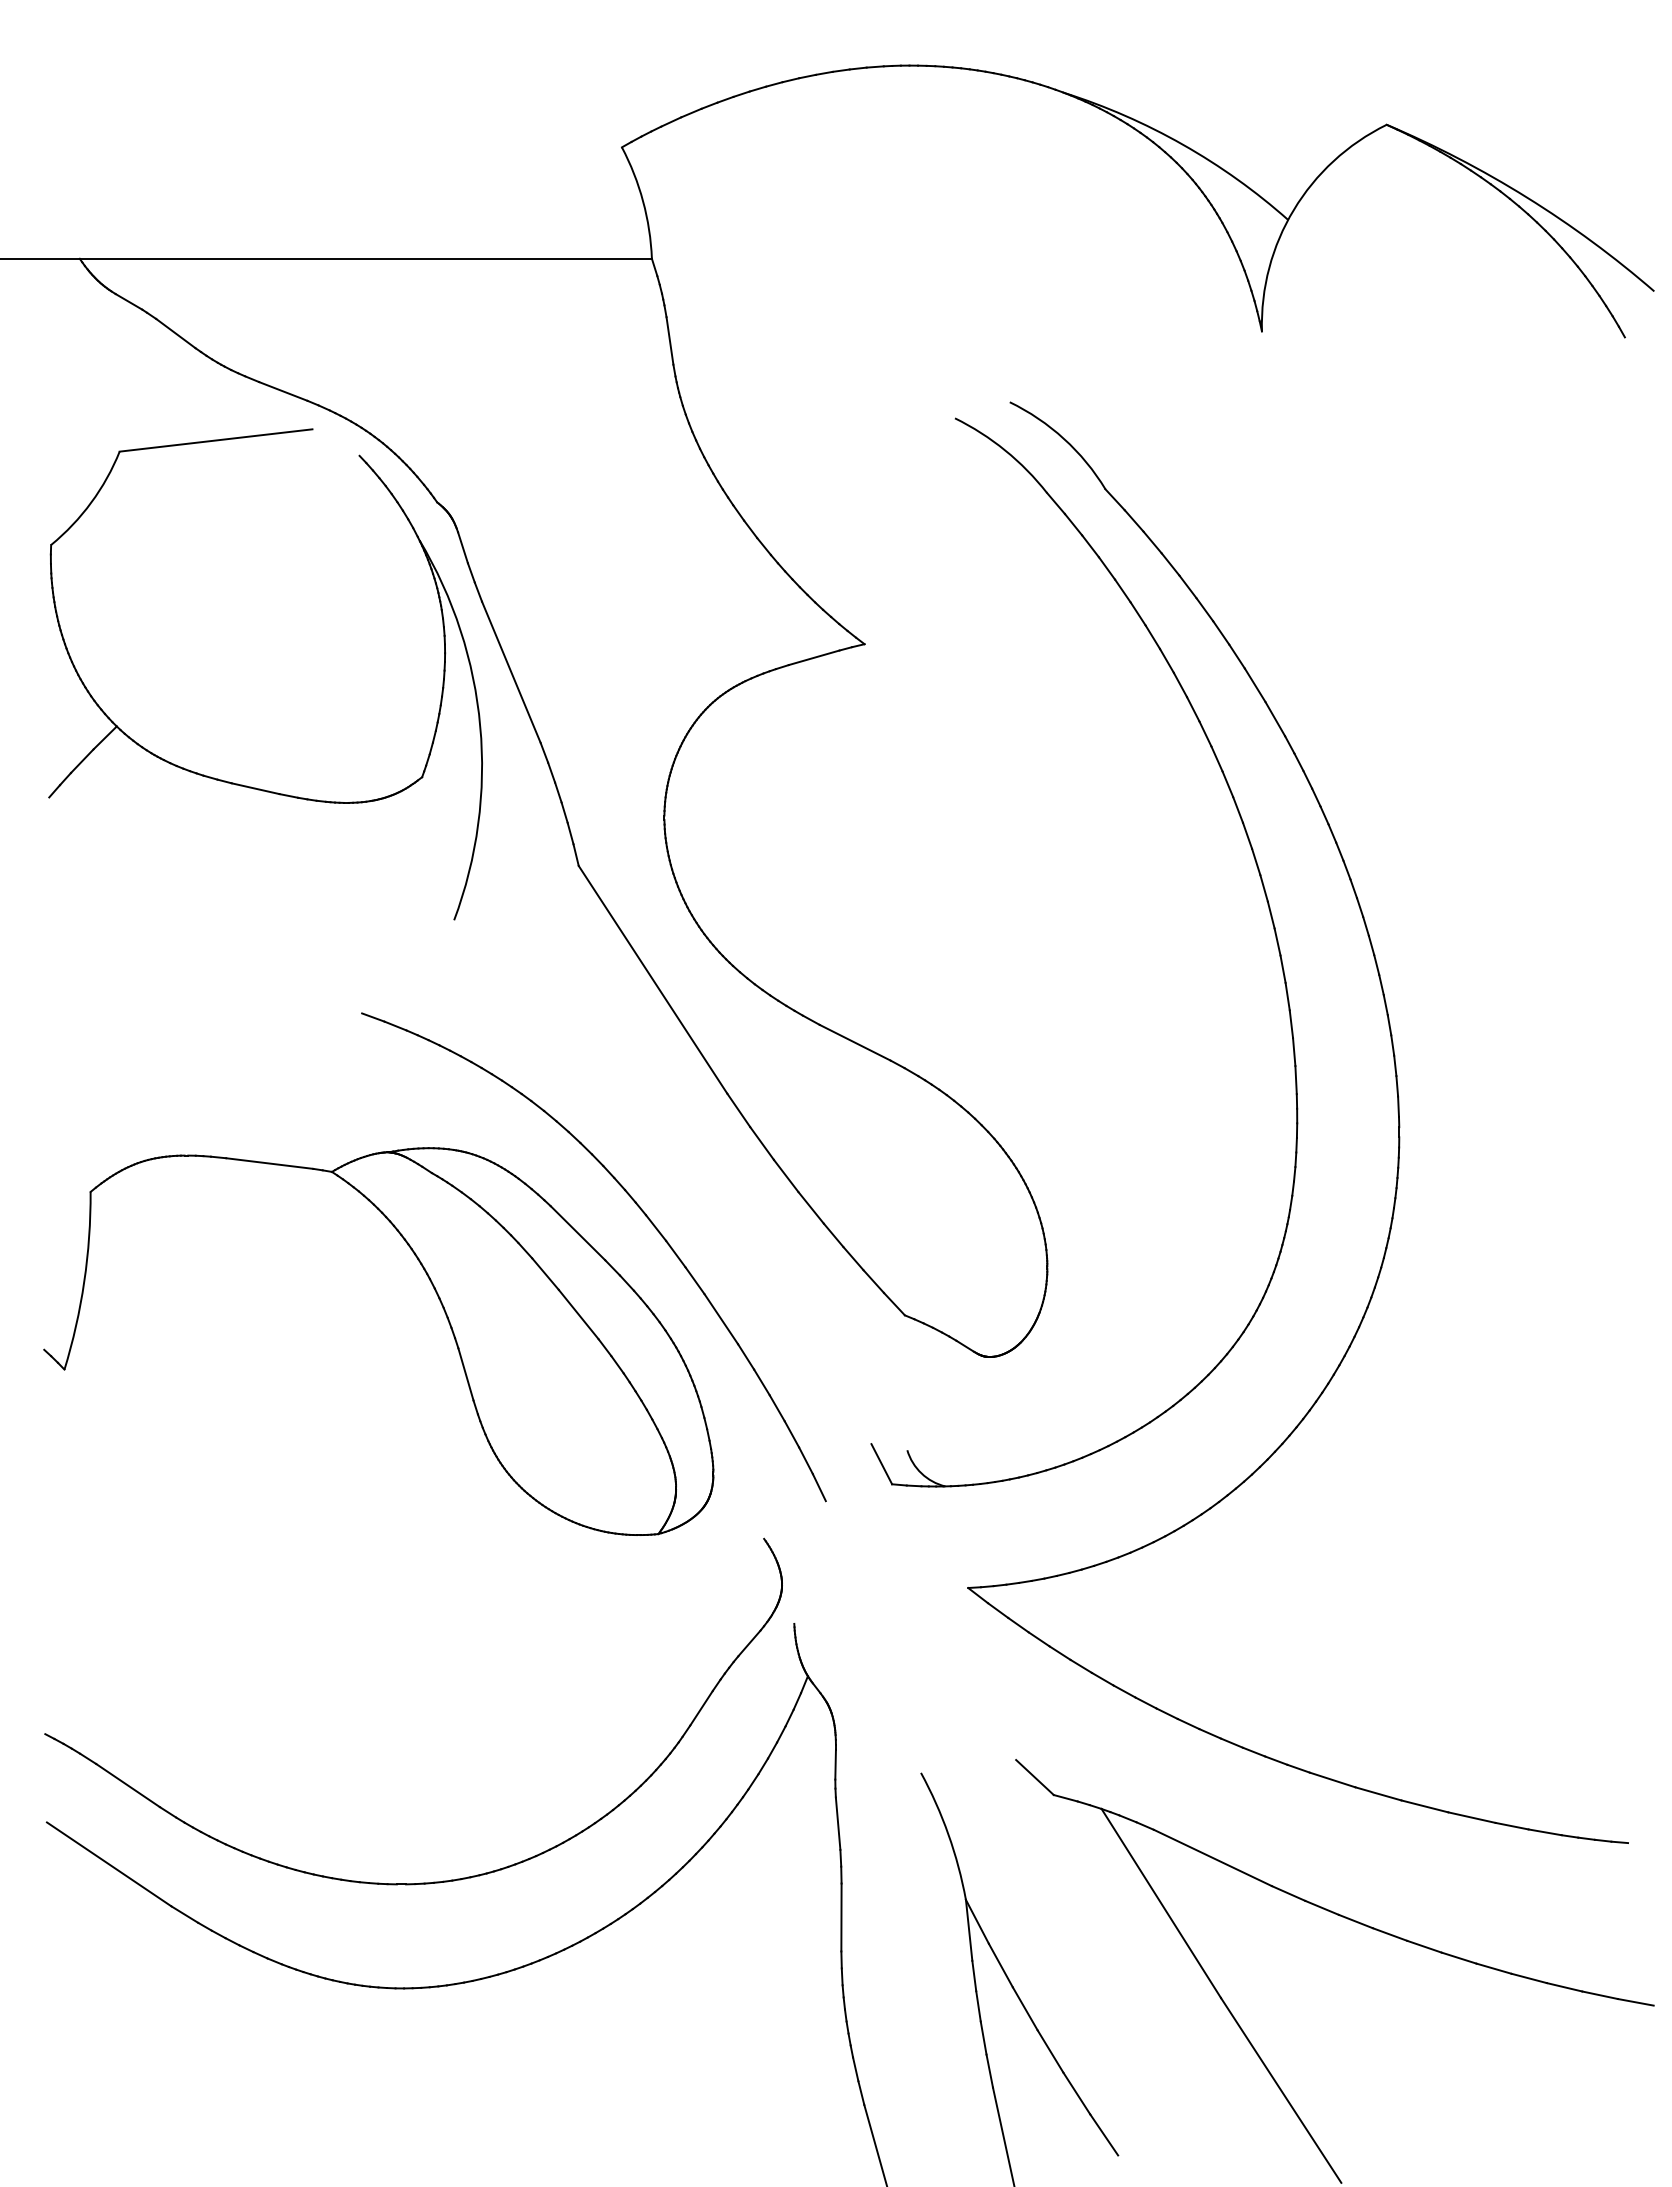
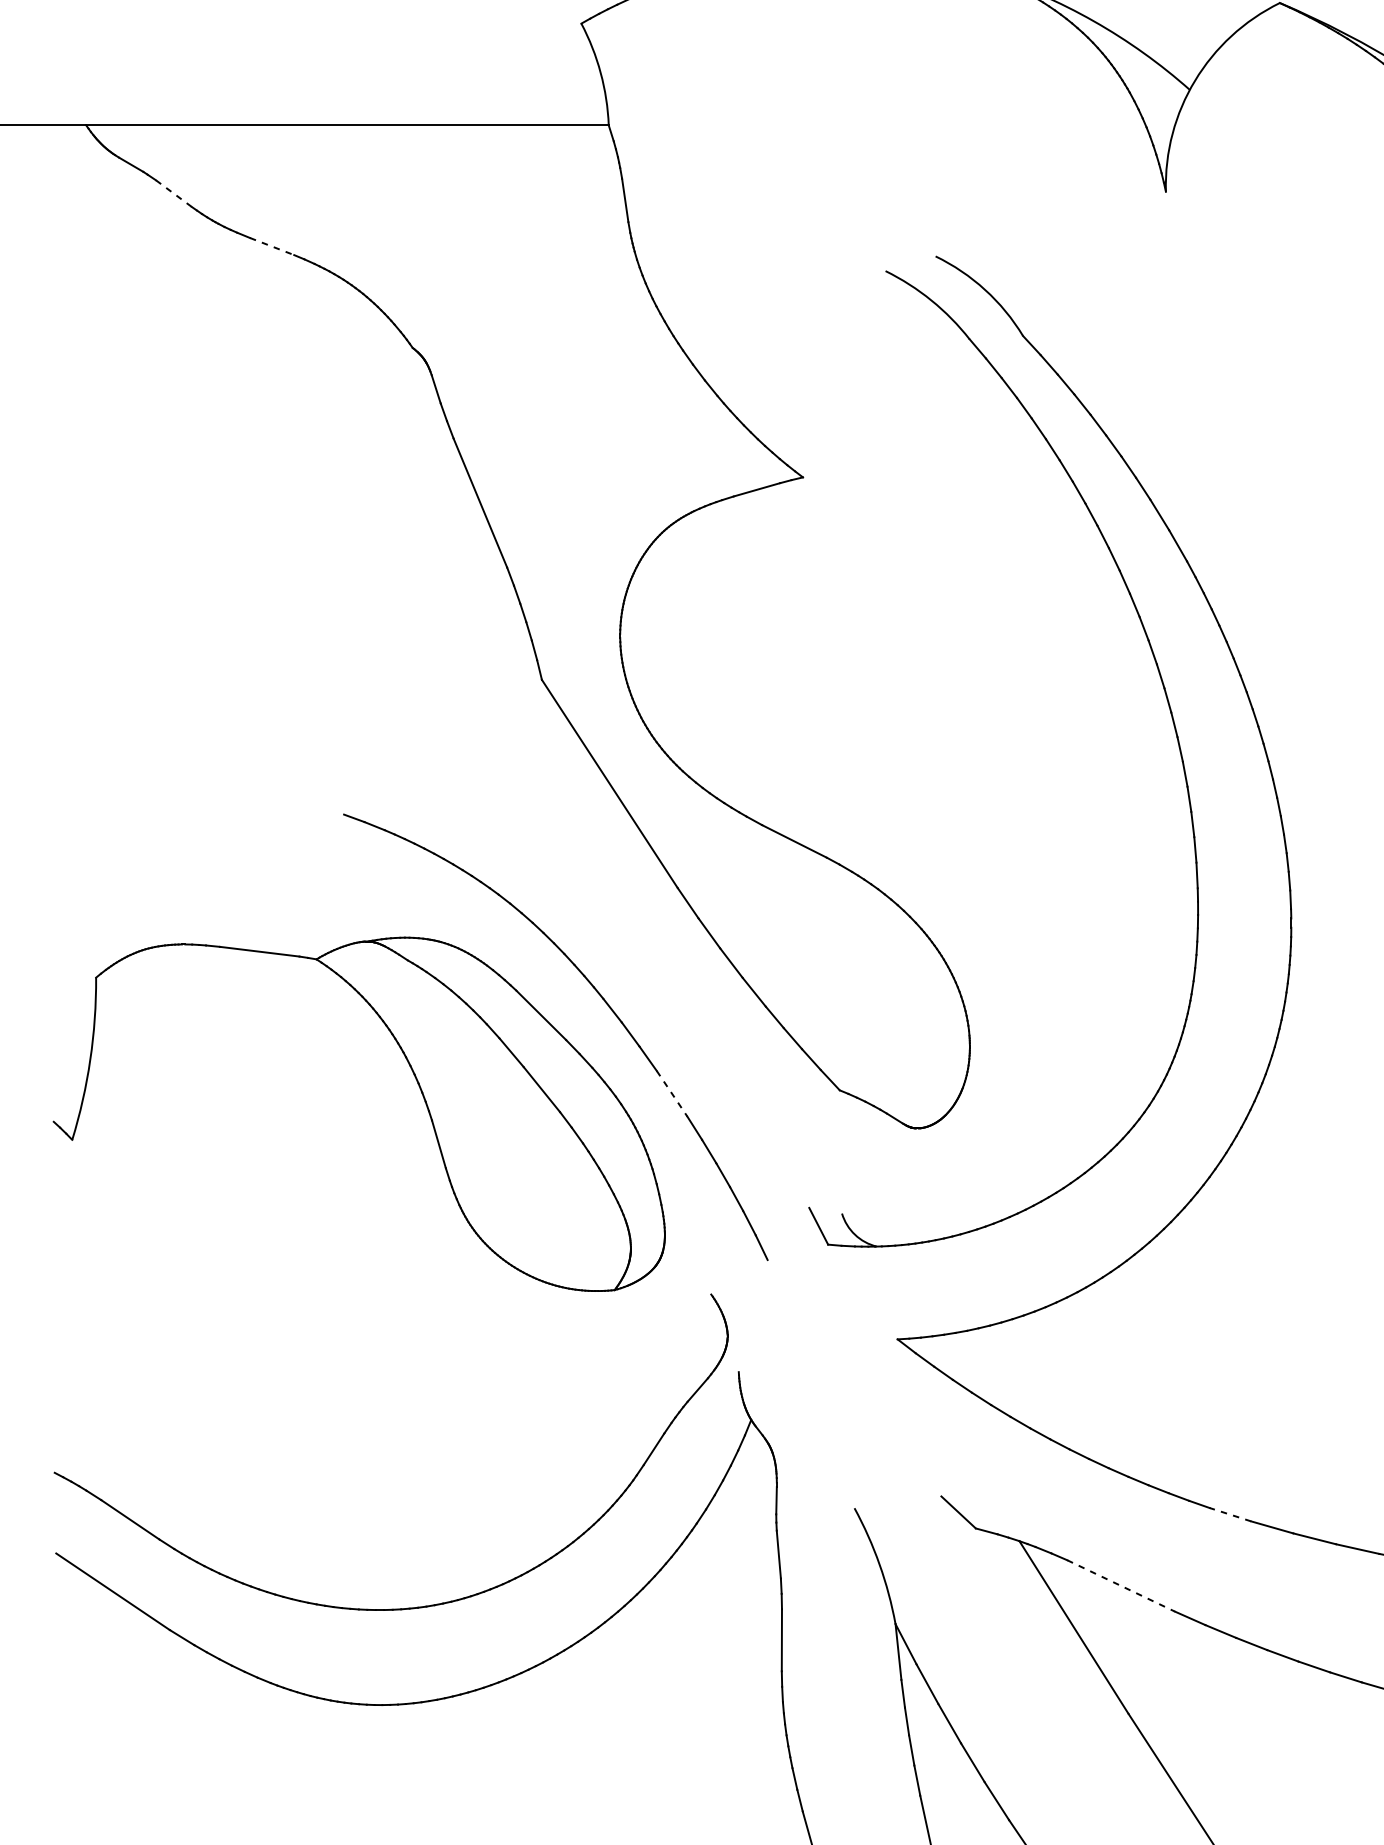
line: (175, 333) -> (173, 193), solid -> dashed
line: (283, 391) -> (272, 246), solid -> dashed
part: (238, 783) -> (231, 604), removed
line: (721, 1319) -> (672, 1094), solid -> dashed
line: (1332, 1779) -> (1230, 1514), solid -> dashed
line: (1213, 1858) -> (1121, 1586), solid -> dashed

